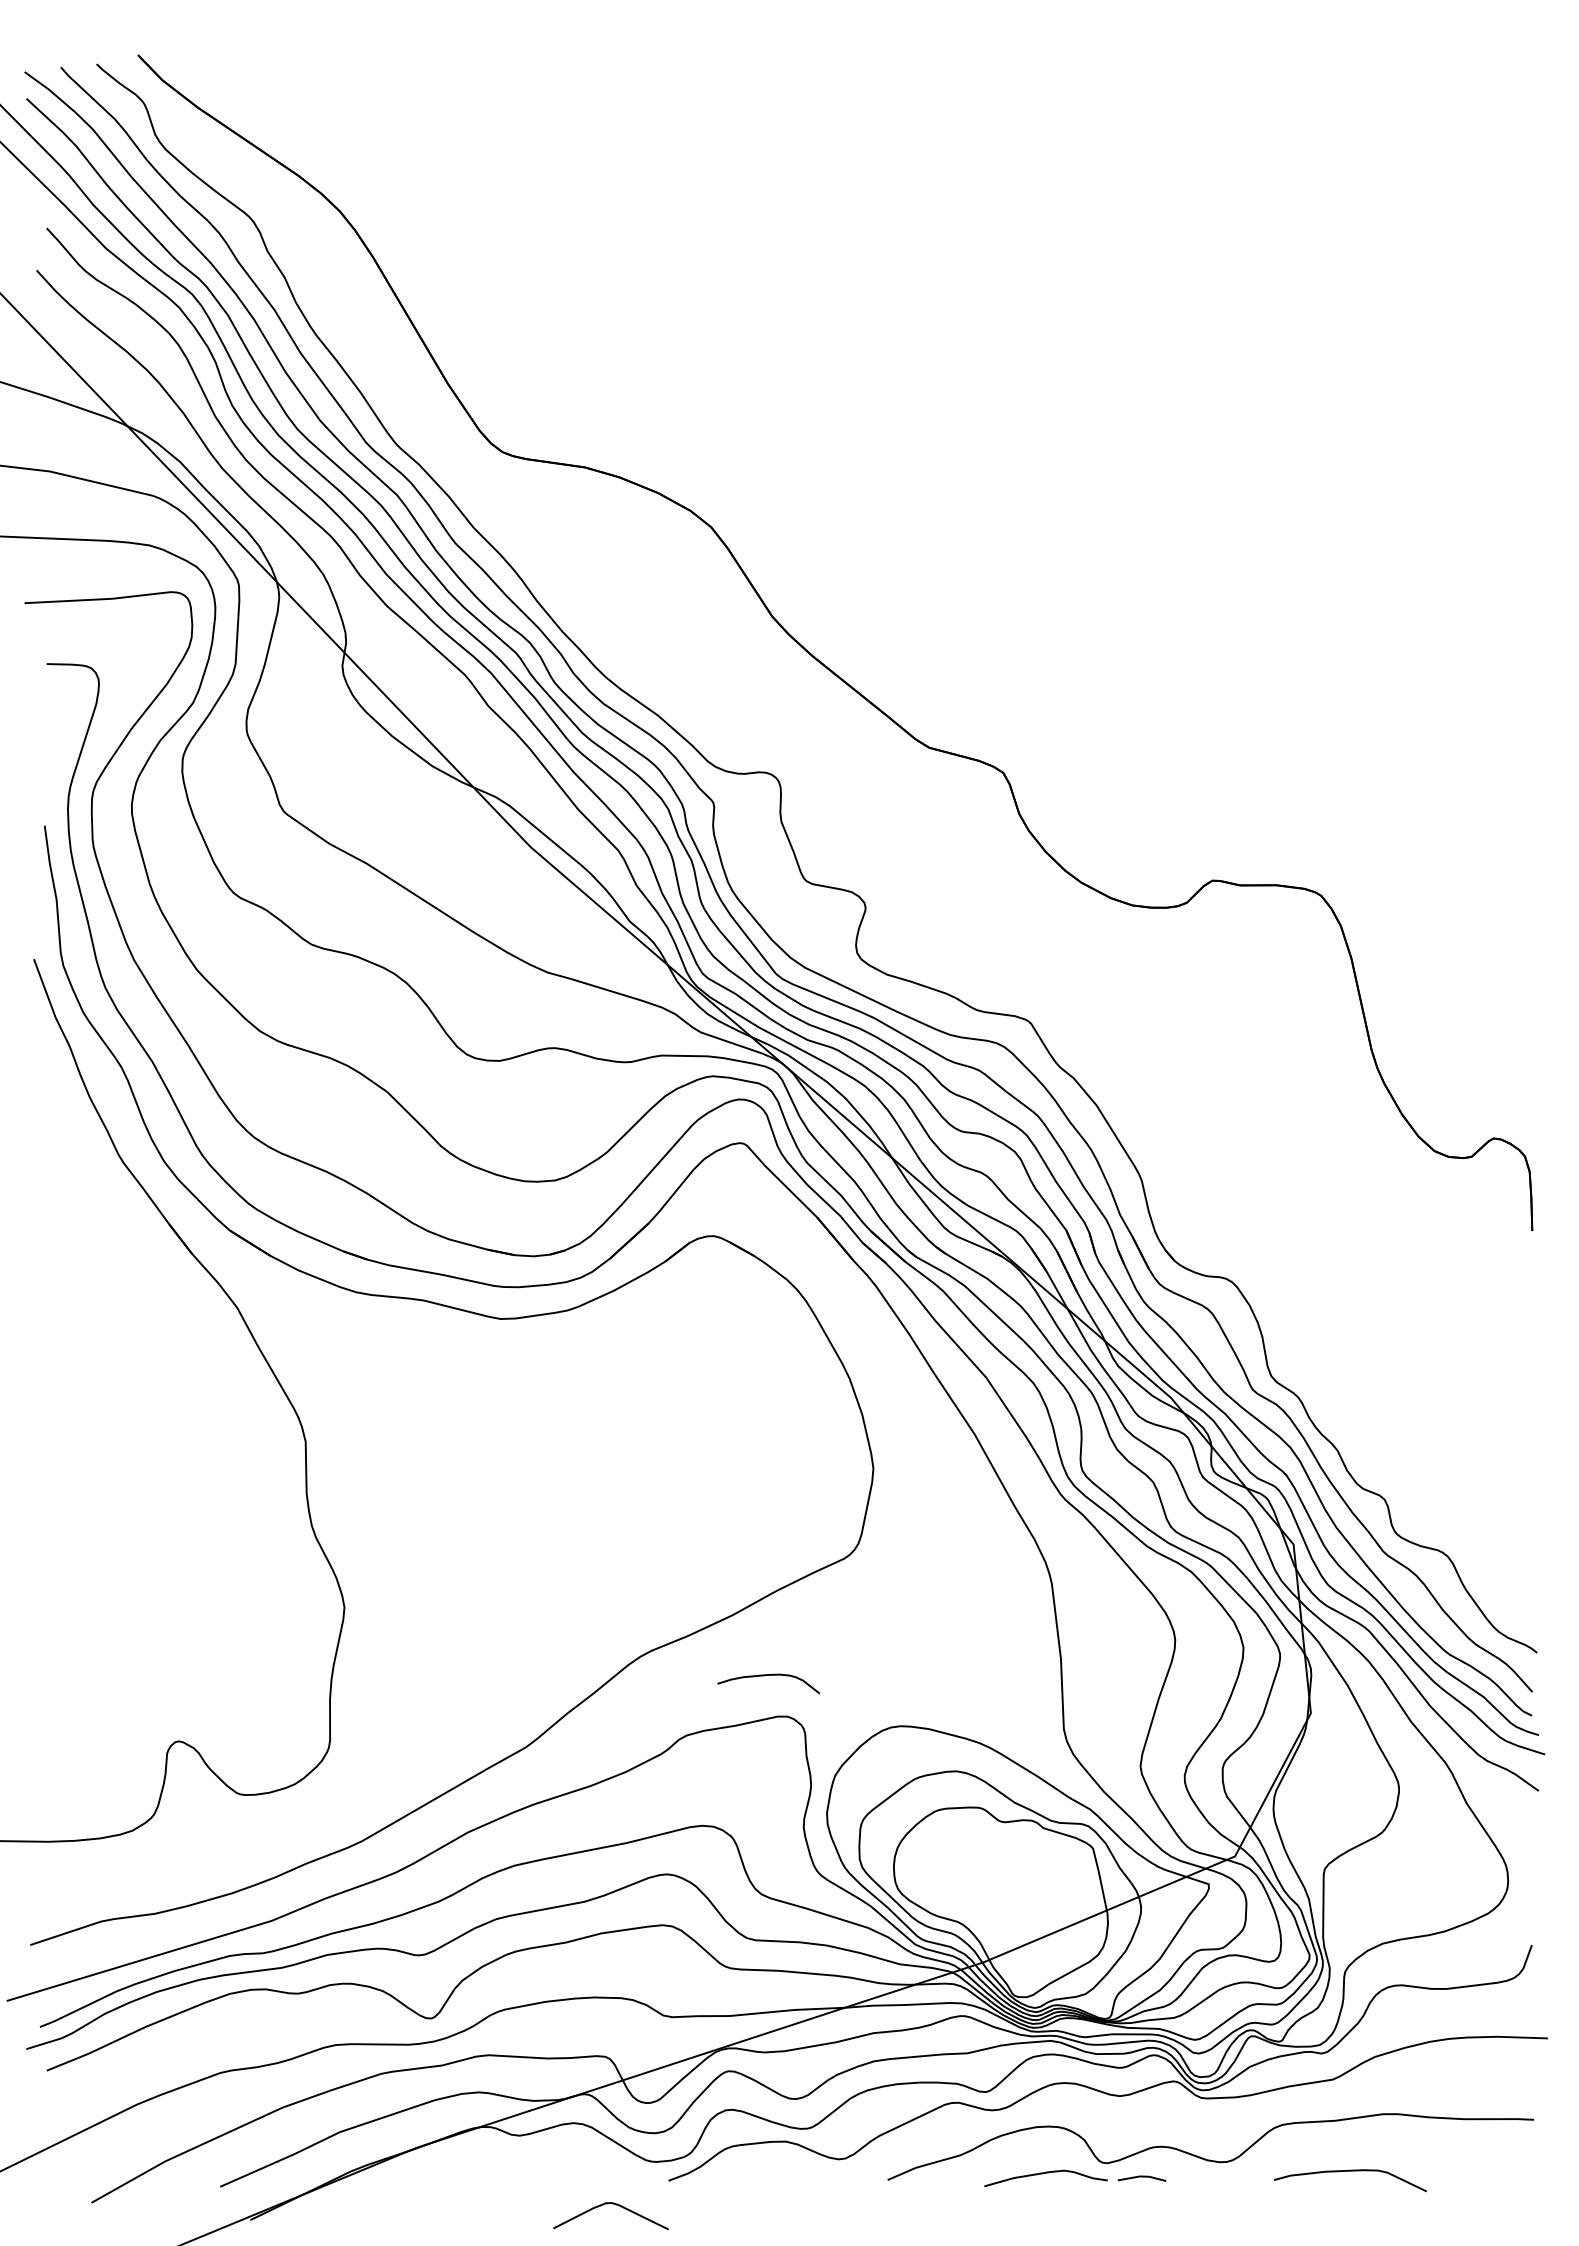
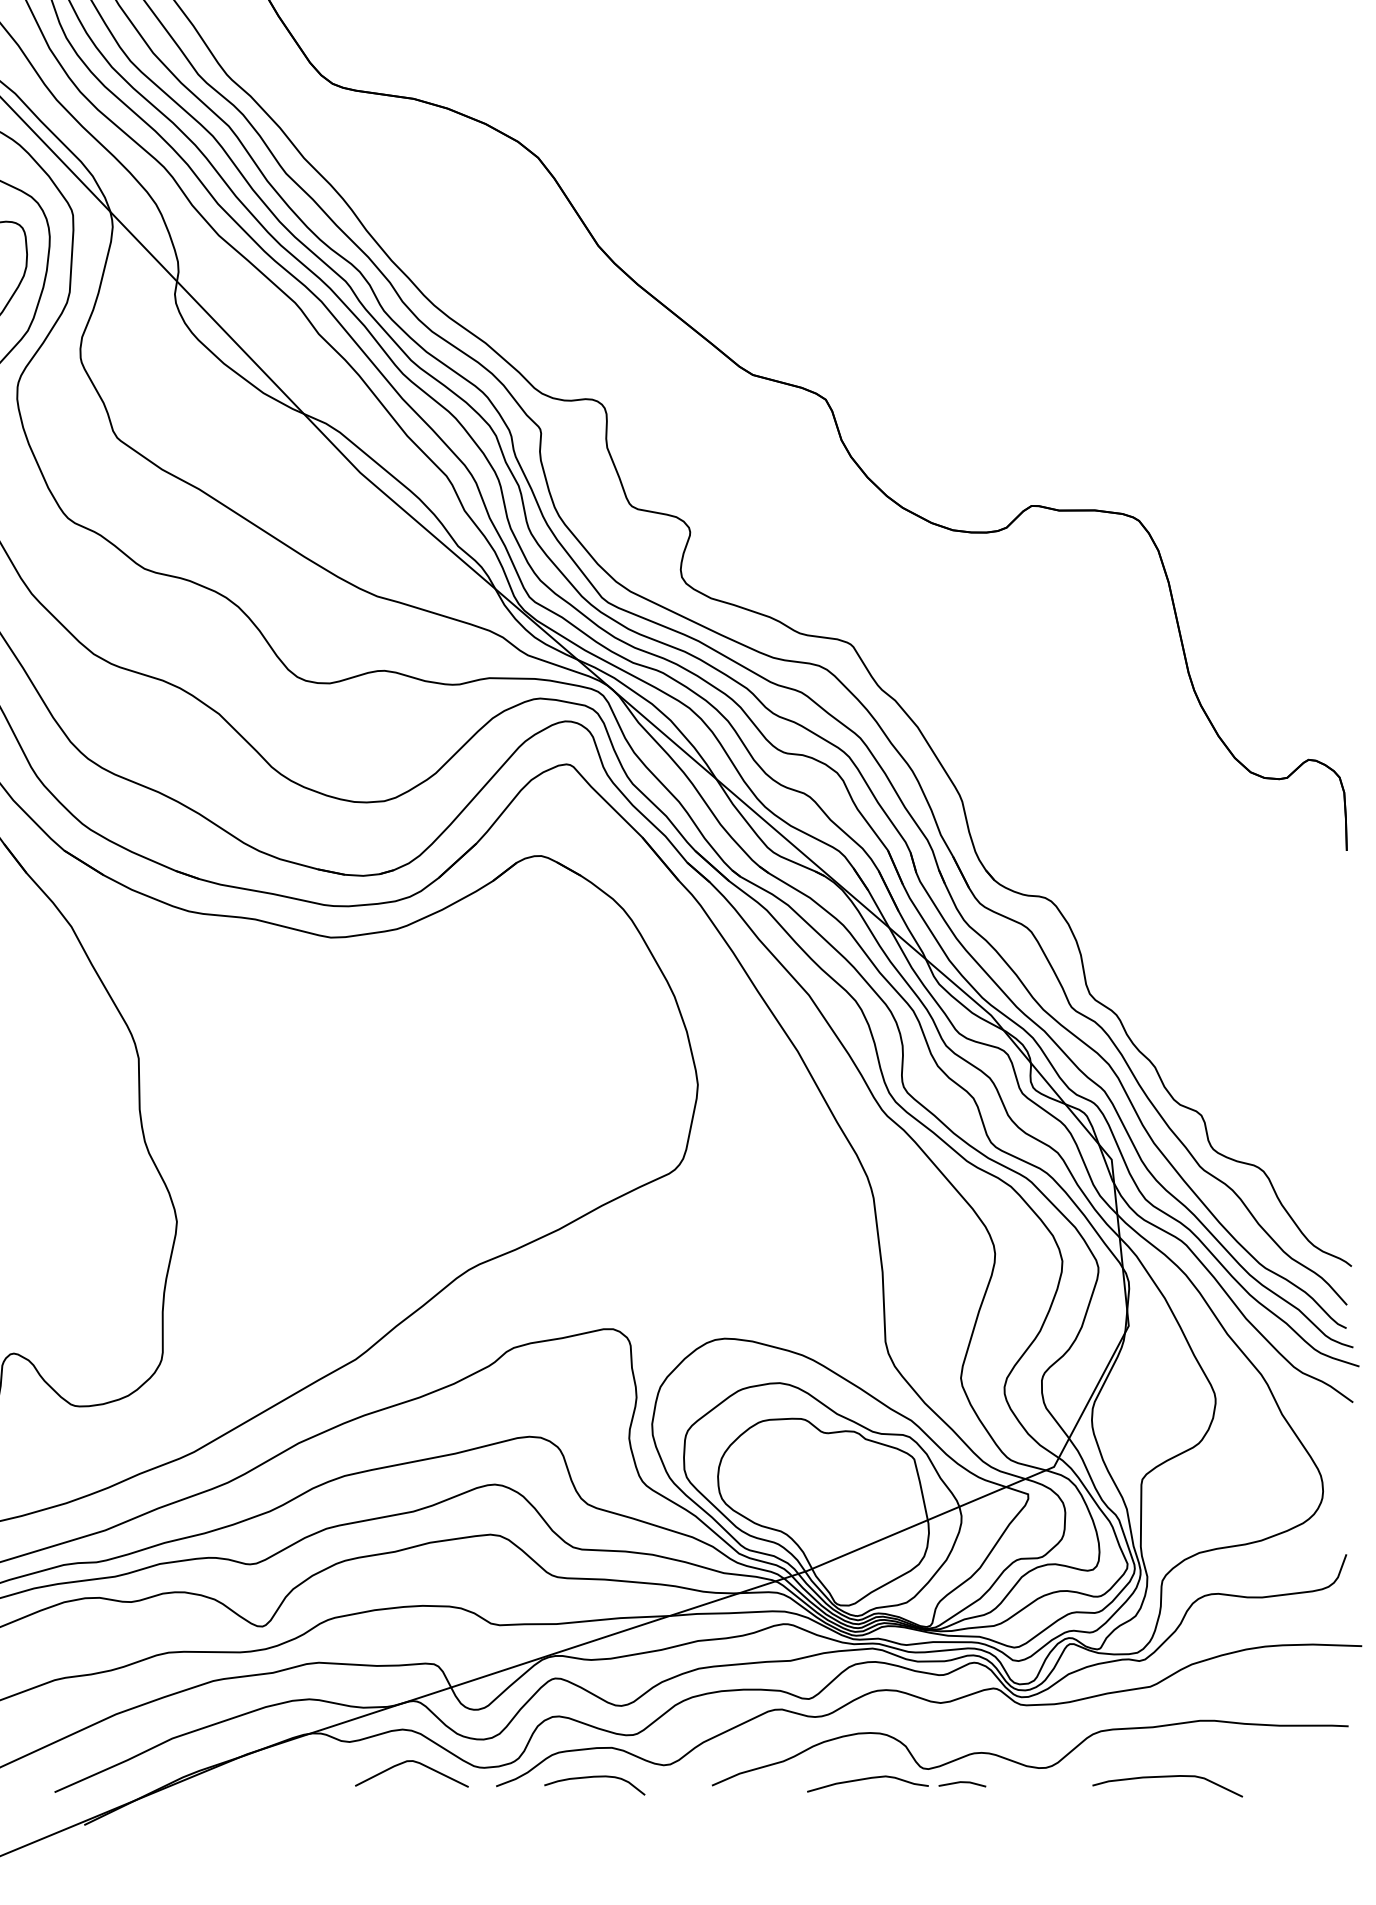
curve: (765, 1676) -> (591, 1778), moved
curve: (615, 2205) -> (416, 1763), moved

